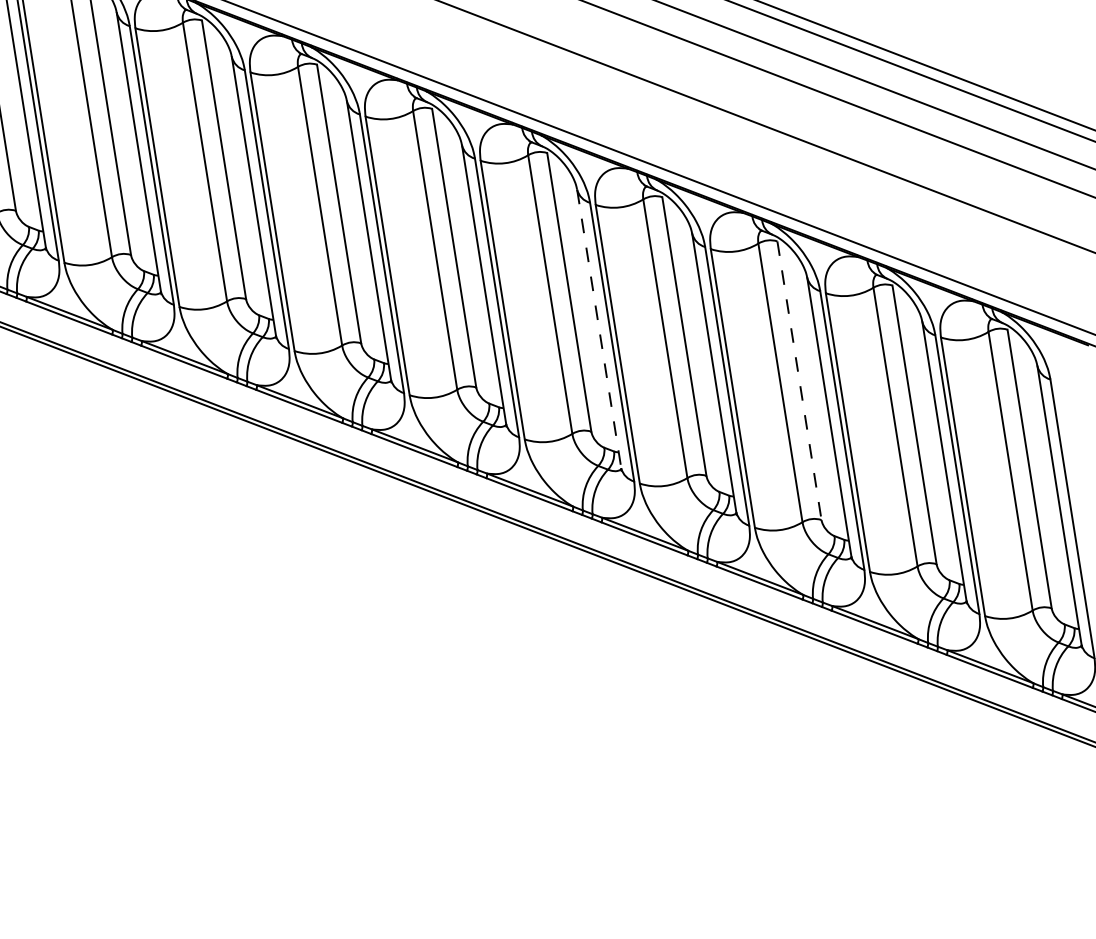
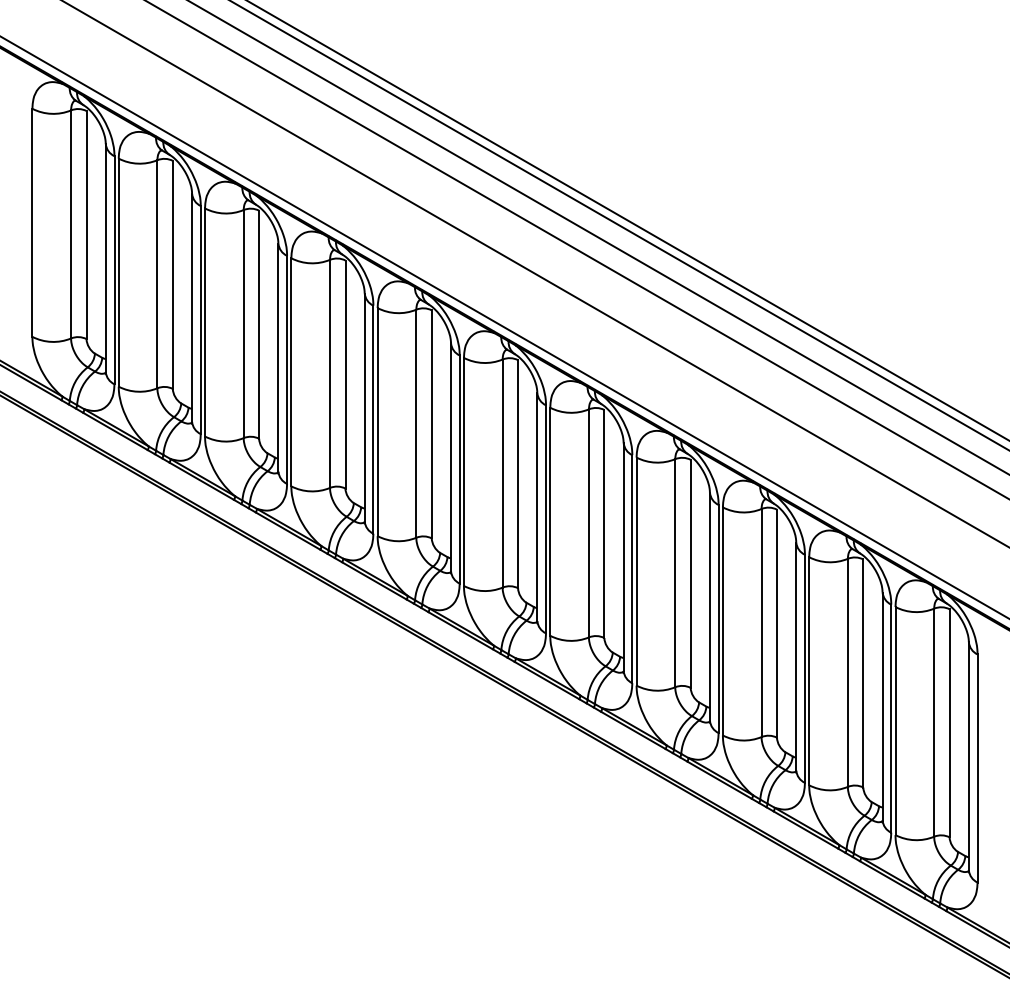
line: (599, 329) -> (623, 557), dashed -> solid
line: (800, 381) -> (777, 624), dashed -> solid

